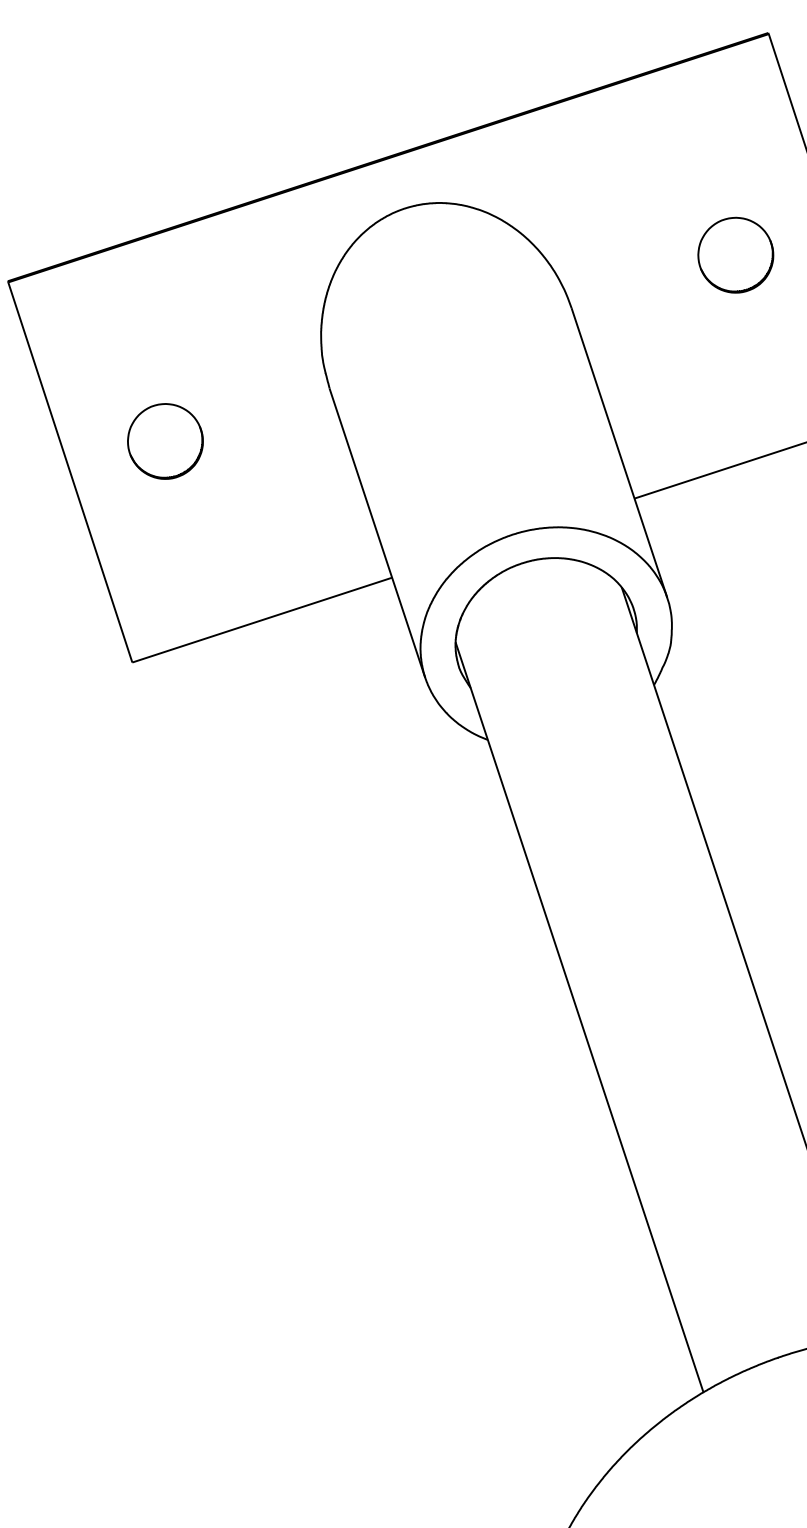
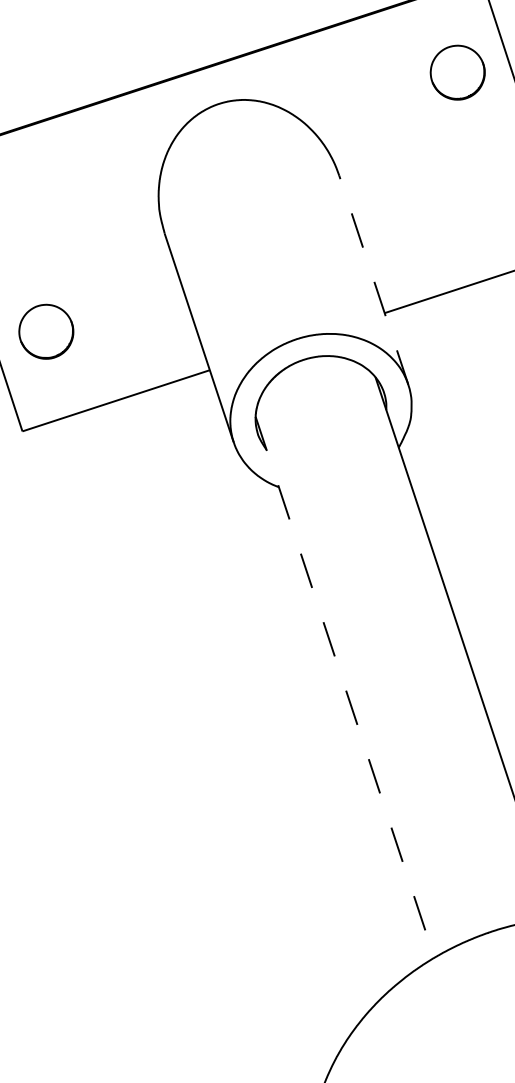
part: (735, 254) -> (457, 72), moved
part: (165, 441) -> (46, 331), moved
line: (619, 452) -> (373, 279), solid -> dashed
line: (579, 1017) -> (345, 687), solid -> dashed

